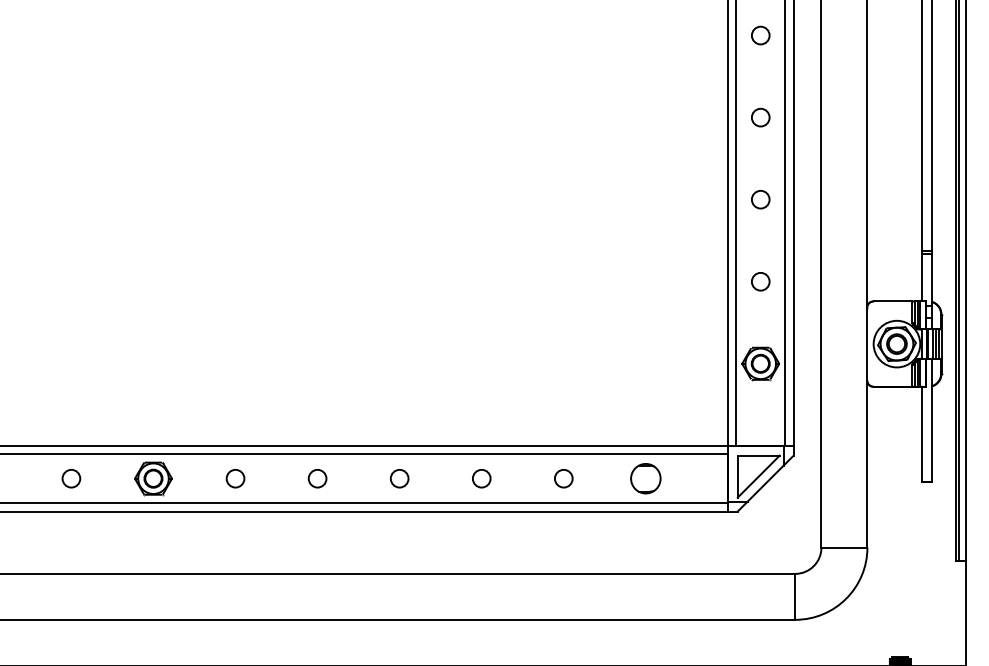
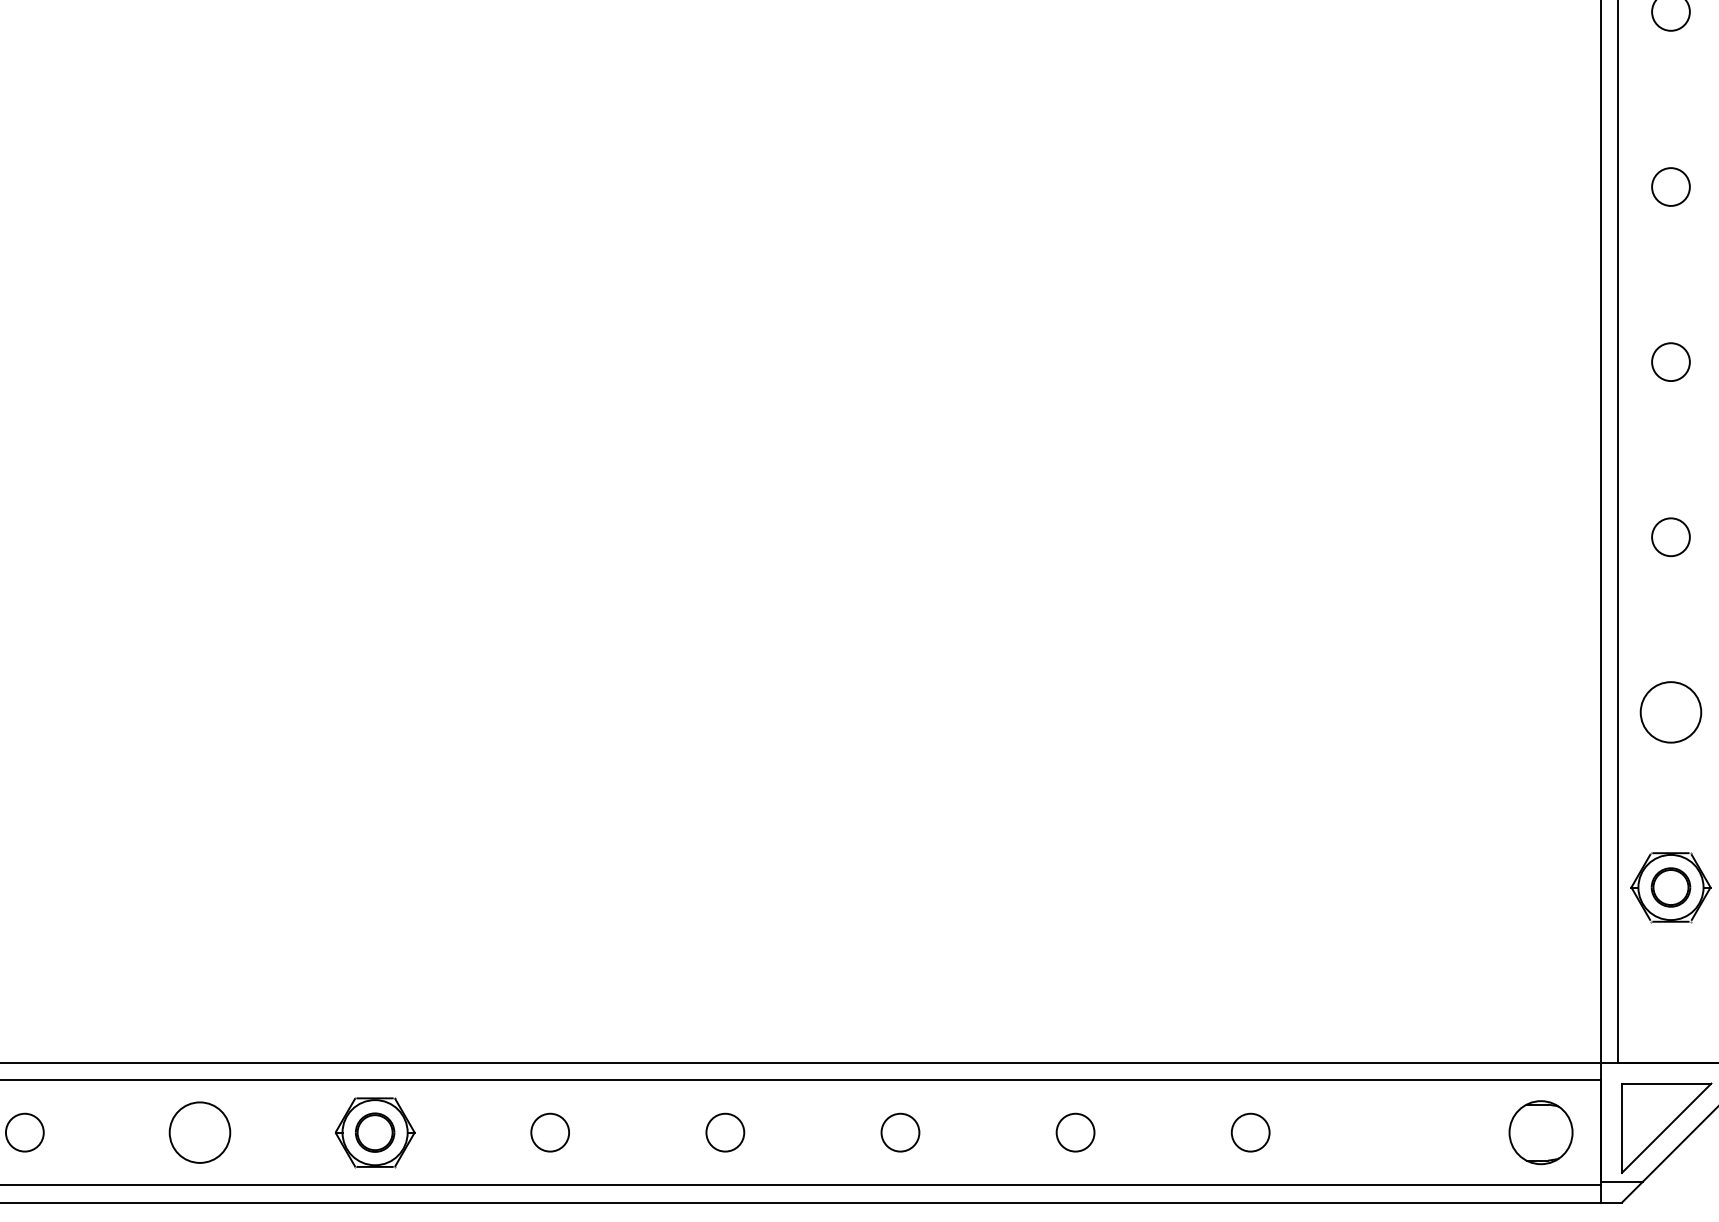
circle: (760, 281) -> (1670, 711), size x1.6
circle: (71, 478) -> (200, 1132), size x1.6
circle: (645, 478) -> (1540, 1132), moved

